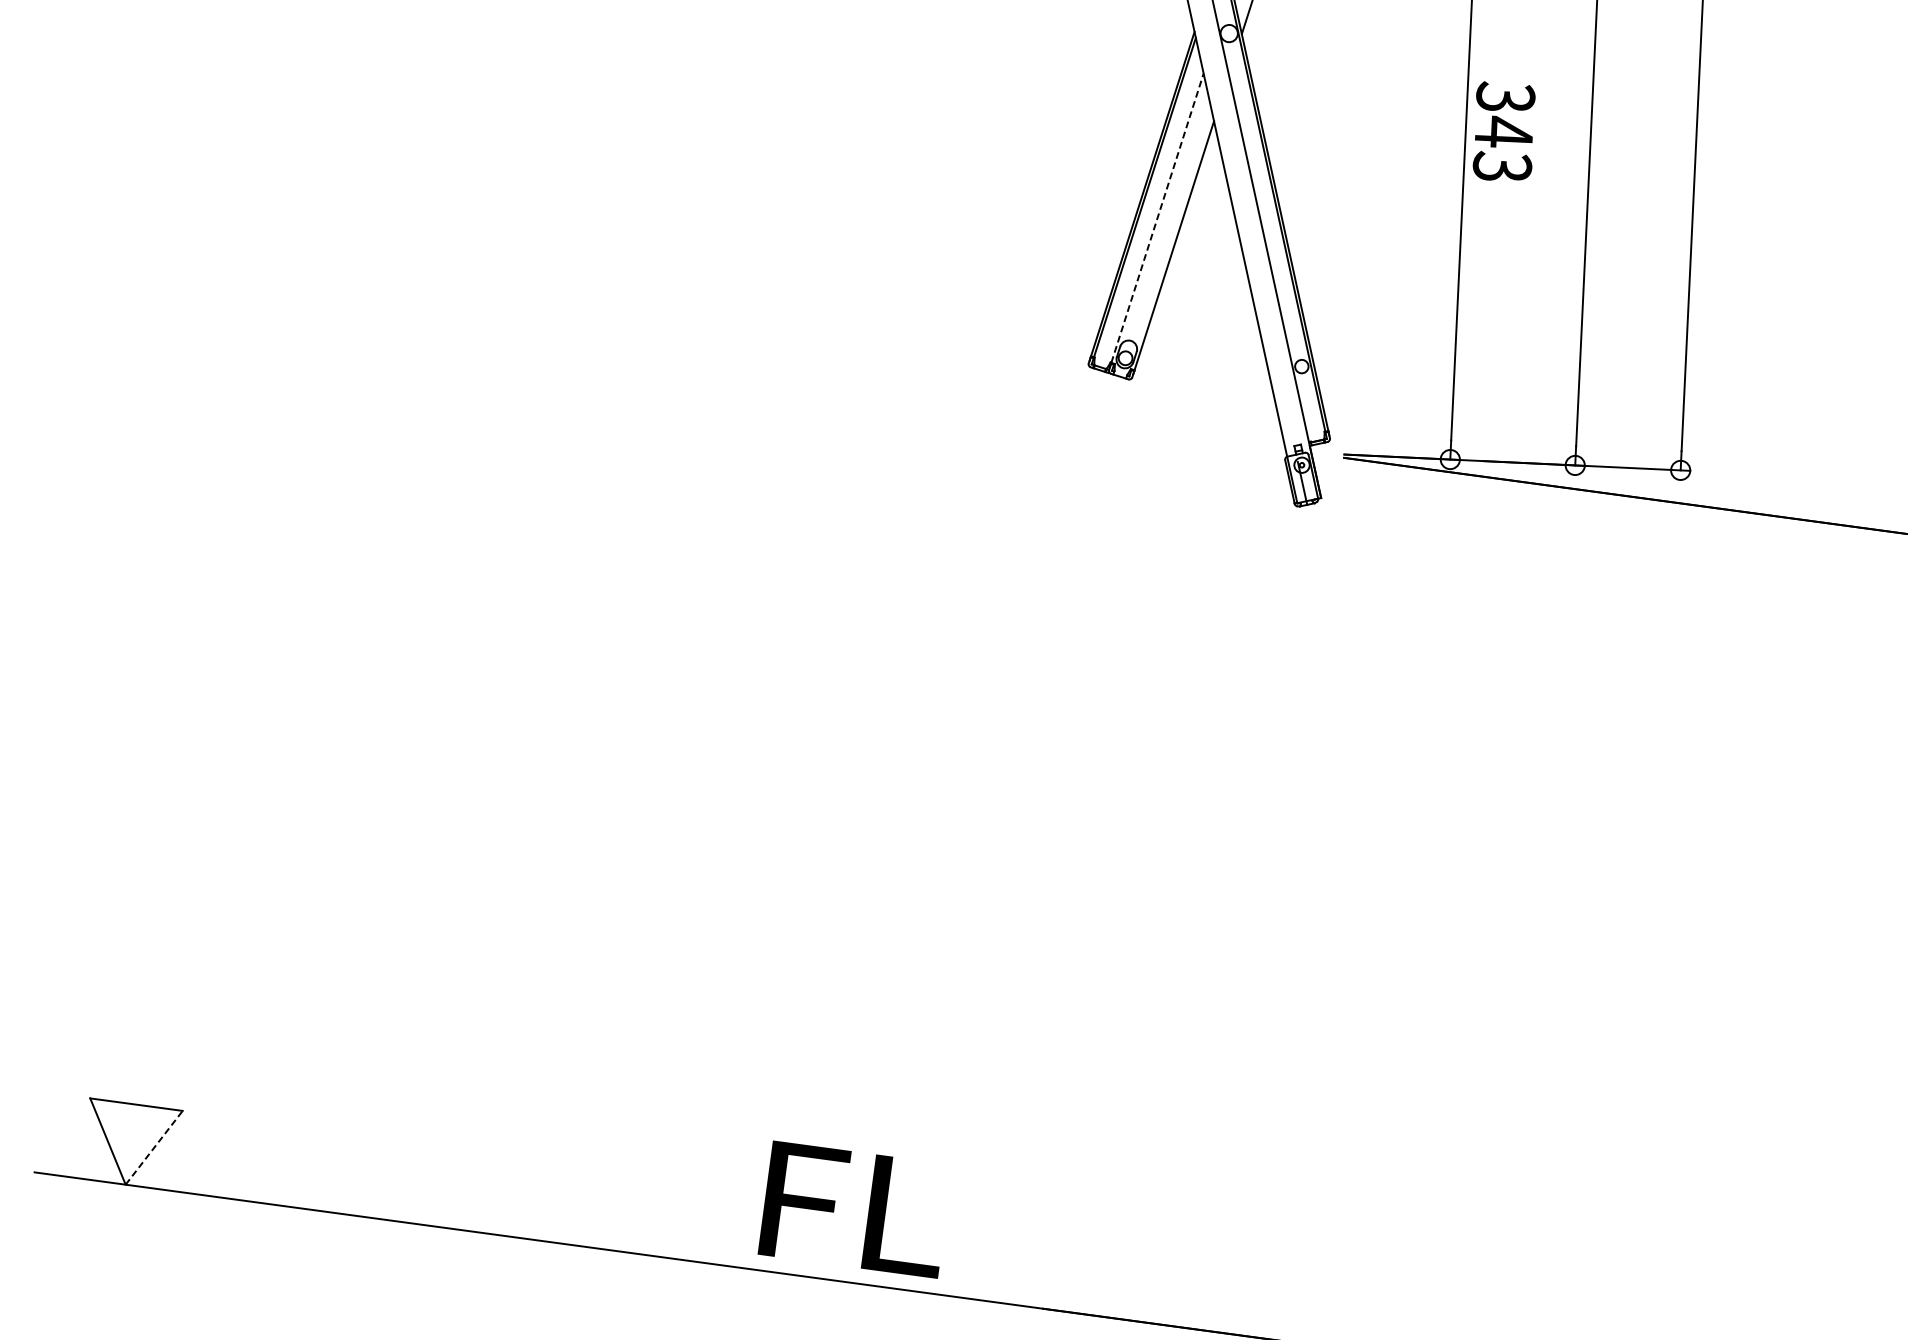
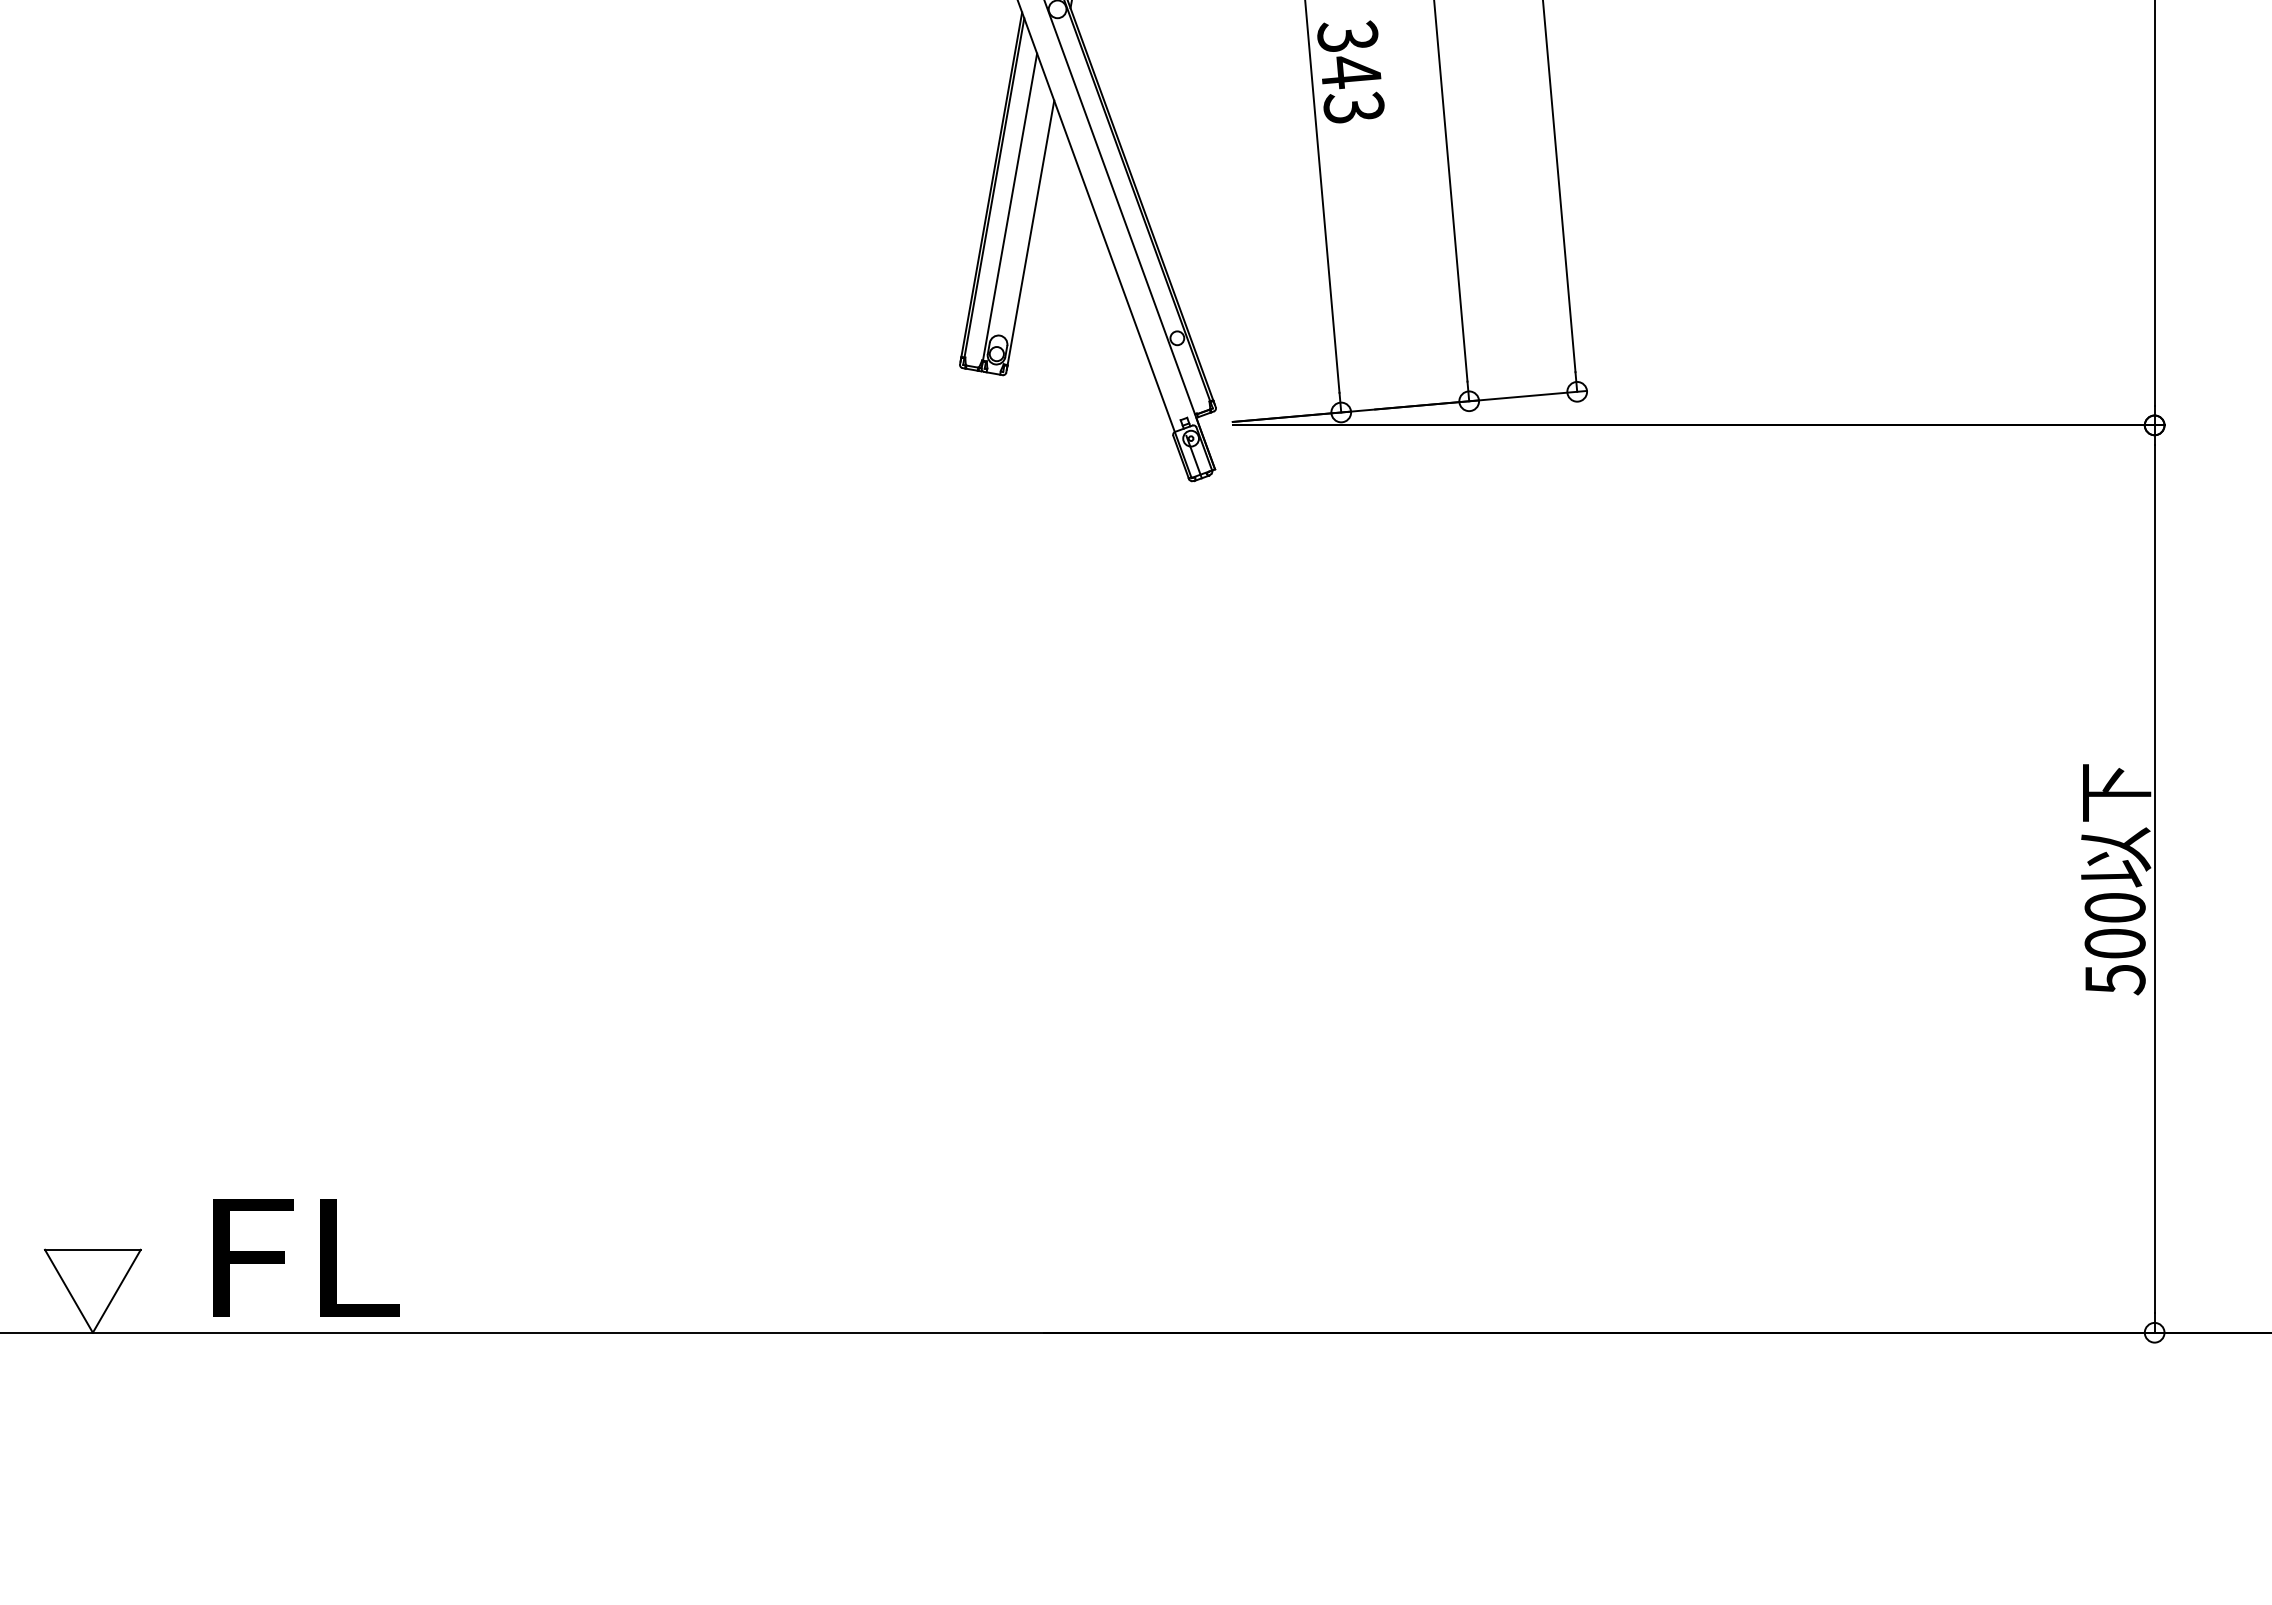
line: (1157, 218) -> (1010, 207), dashed -> solid
line: (153, 1147) -> (116, 1291), dashed -> solid
text: (855, 1209) -> (306, 1257), moved

